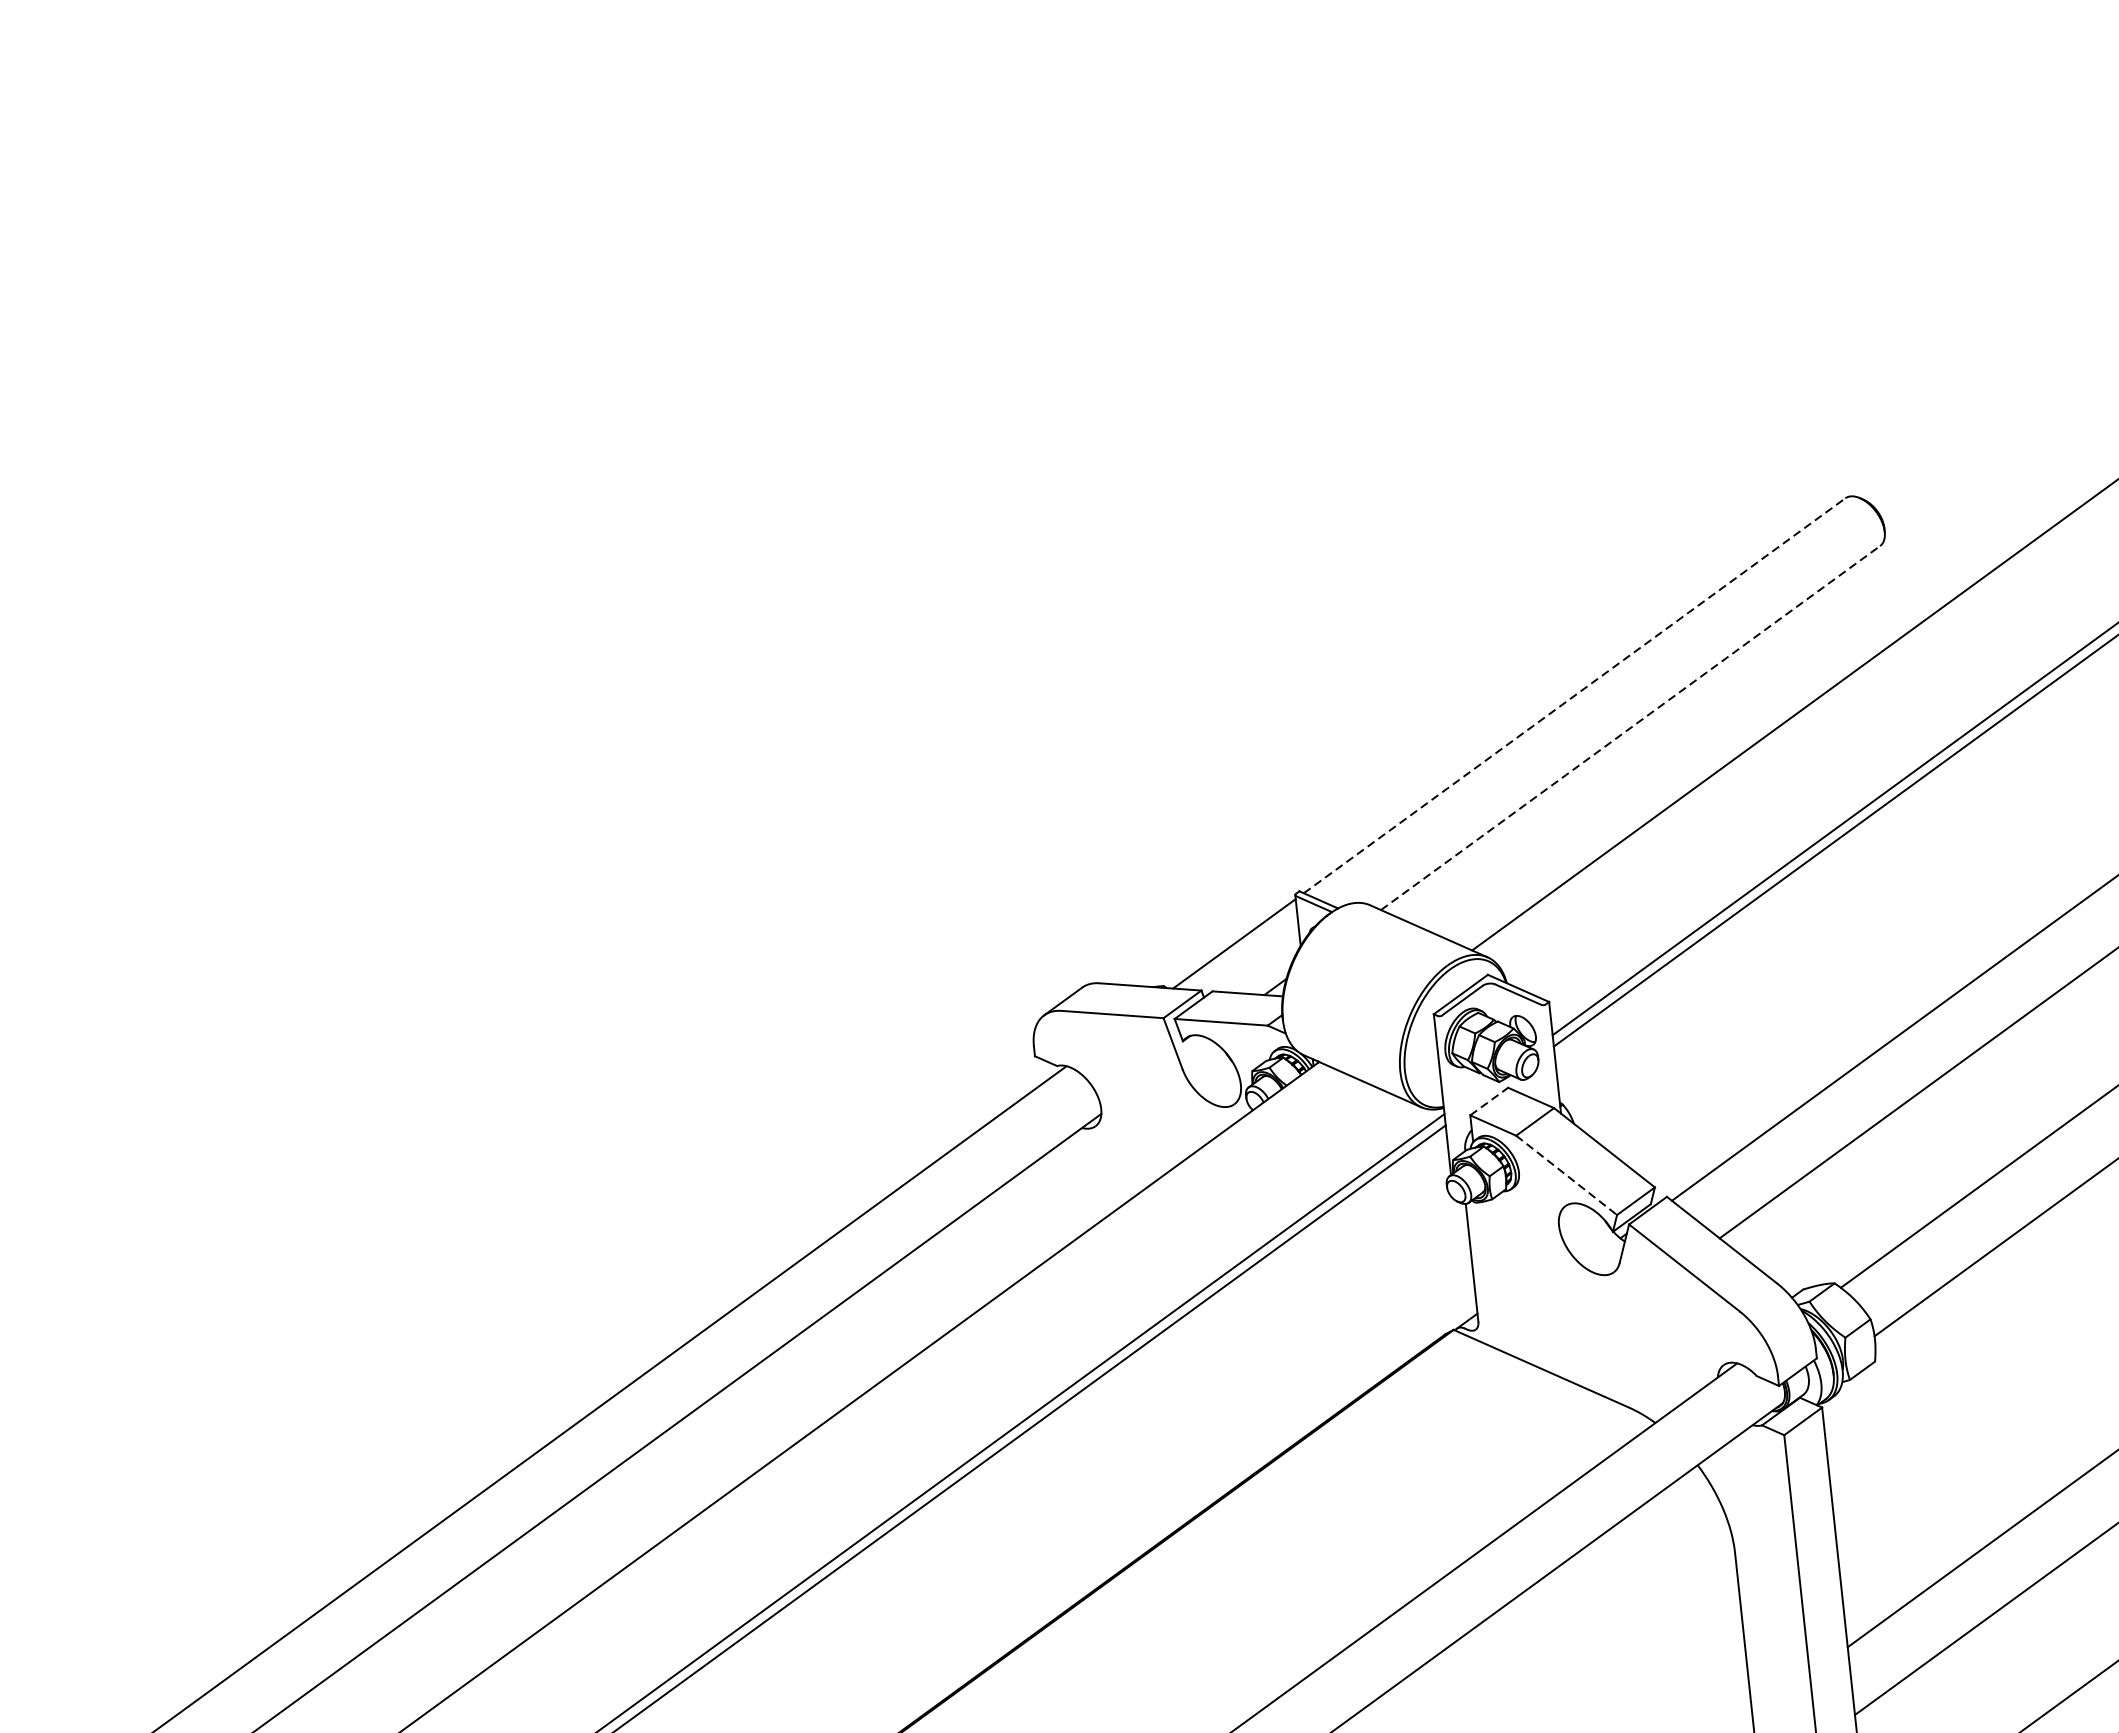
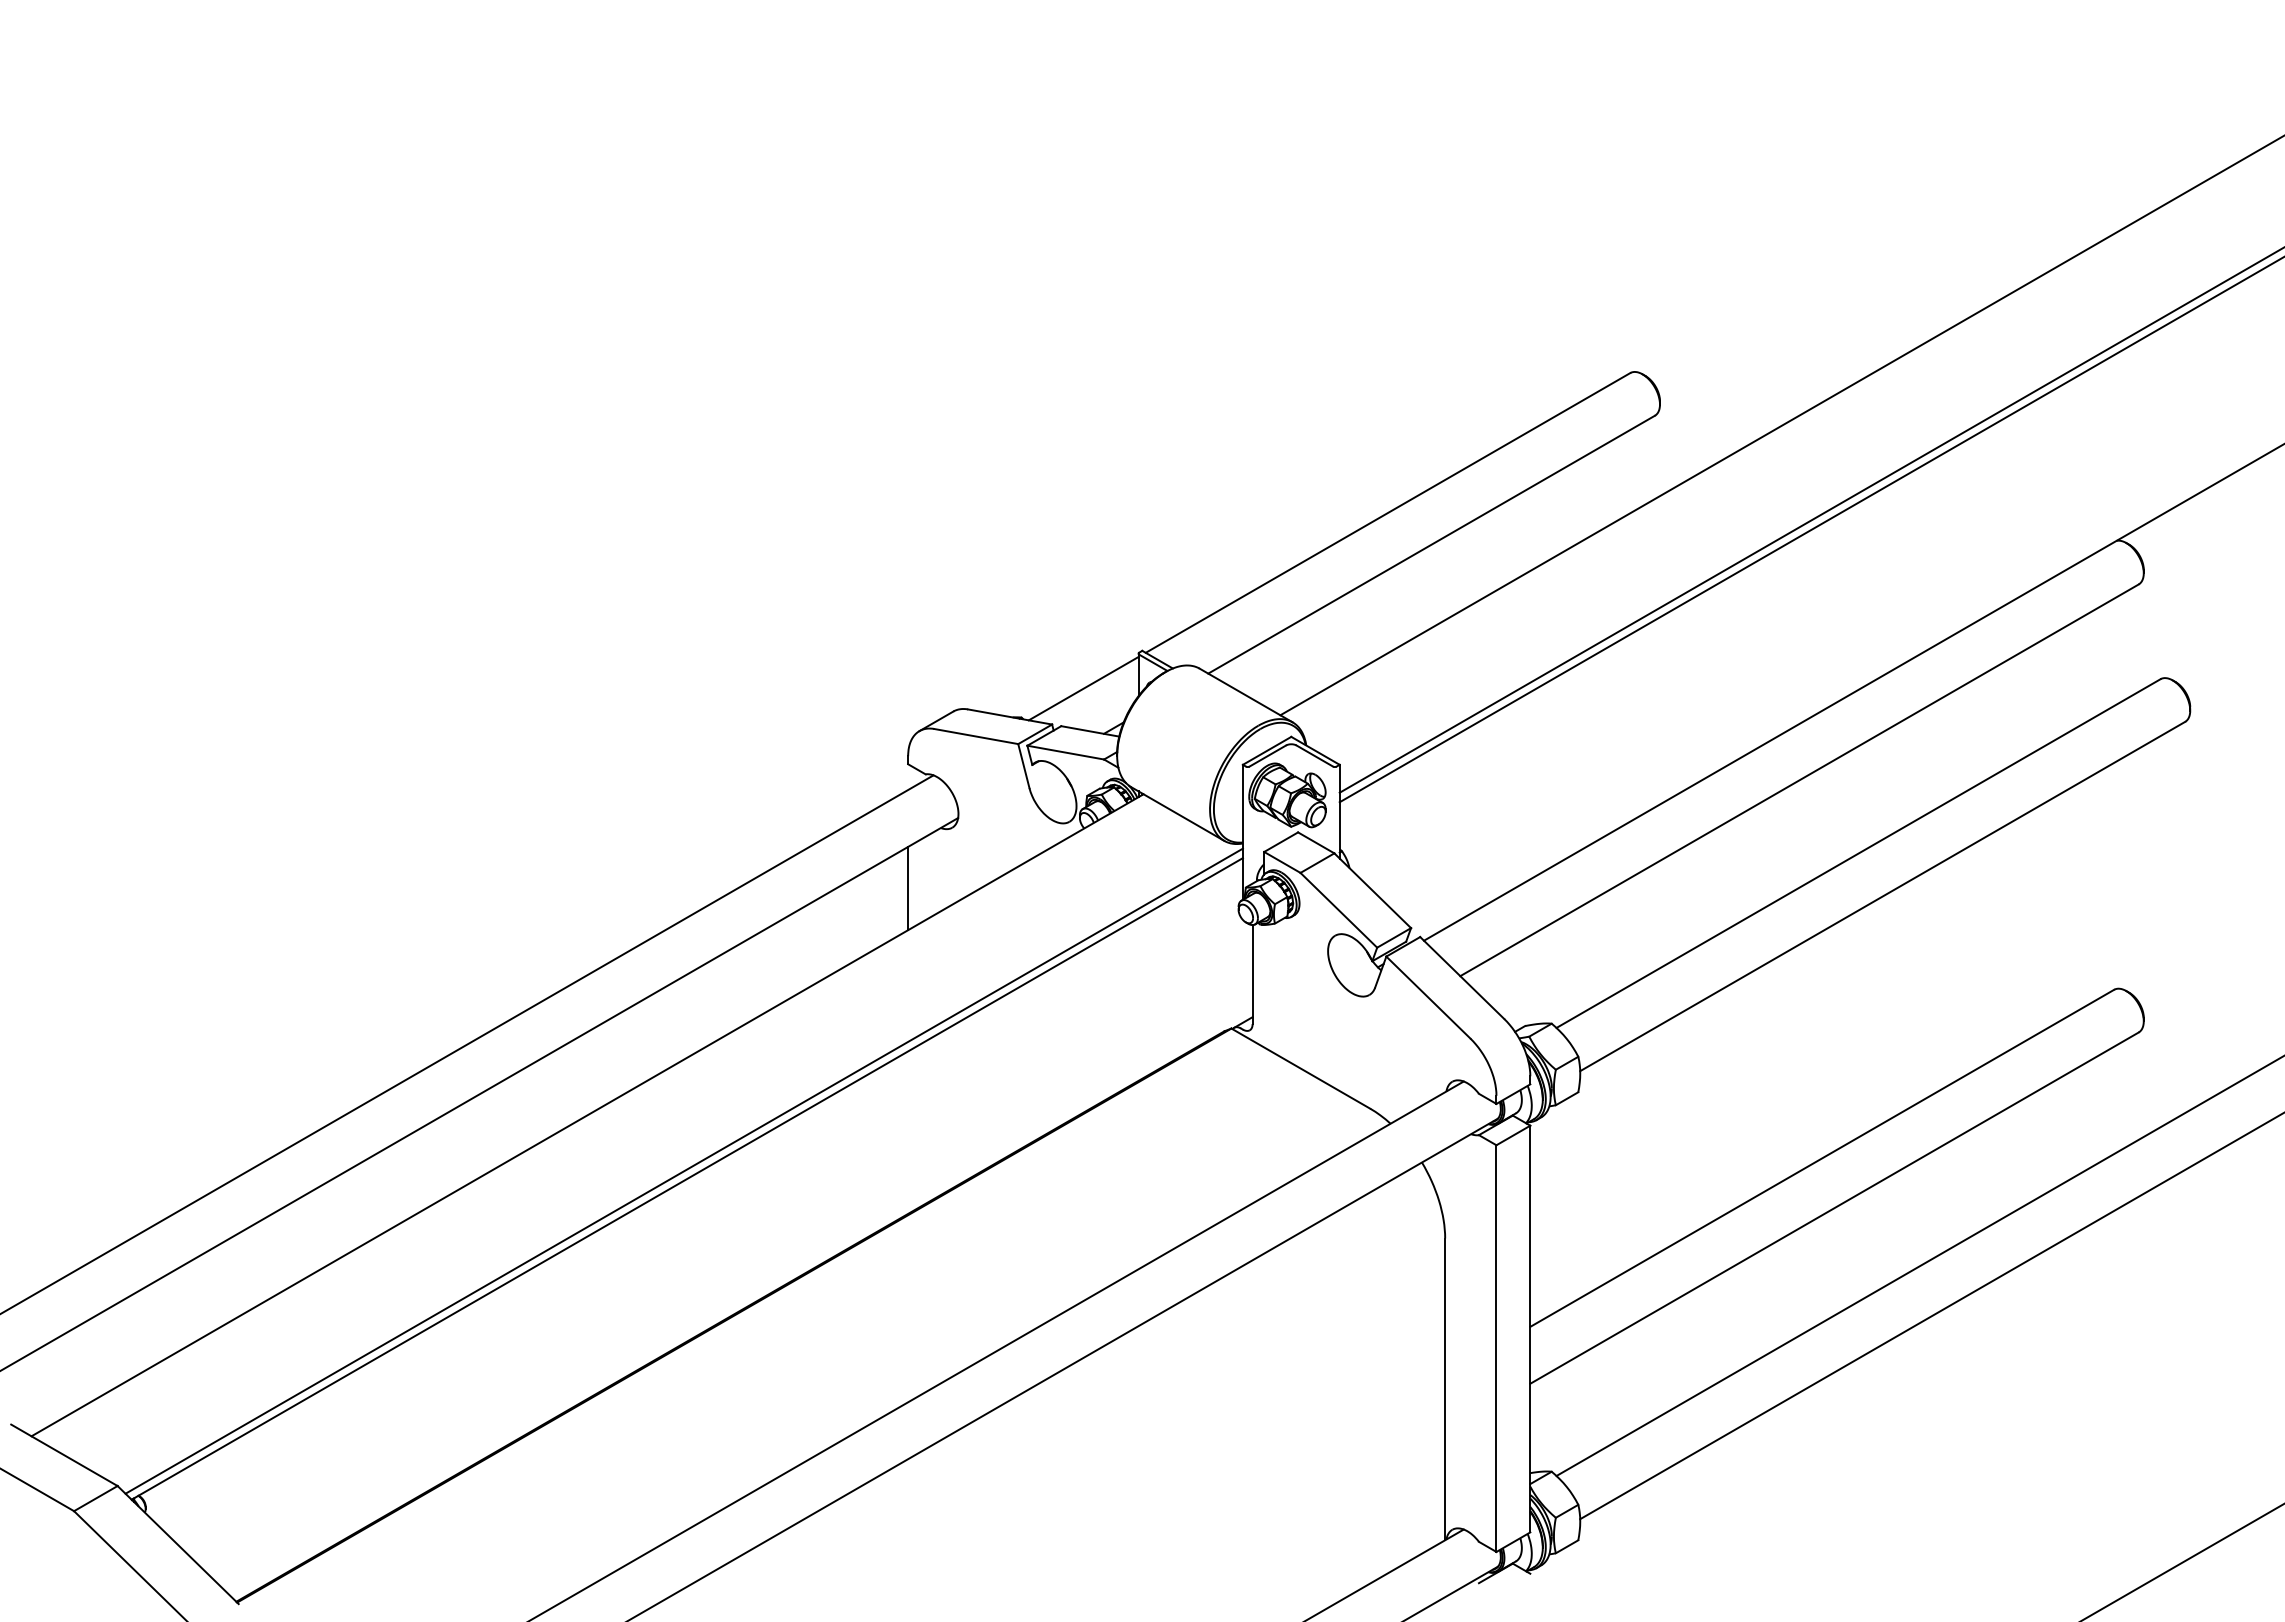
line: (1575, 695) -> (1388, 512), dashed -> solid
line: (1630, 727) -> (1431, 544), dashed -> solid
line: (1489, 1101) -> (1281, 842), dashed -> solid
line: (1566, 1175) -> (1338, 910), dashed -> solid
line: (1051, 1204) -> (908, 888), added

